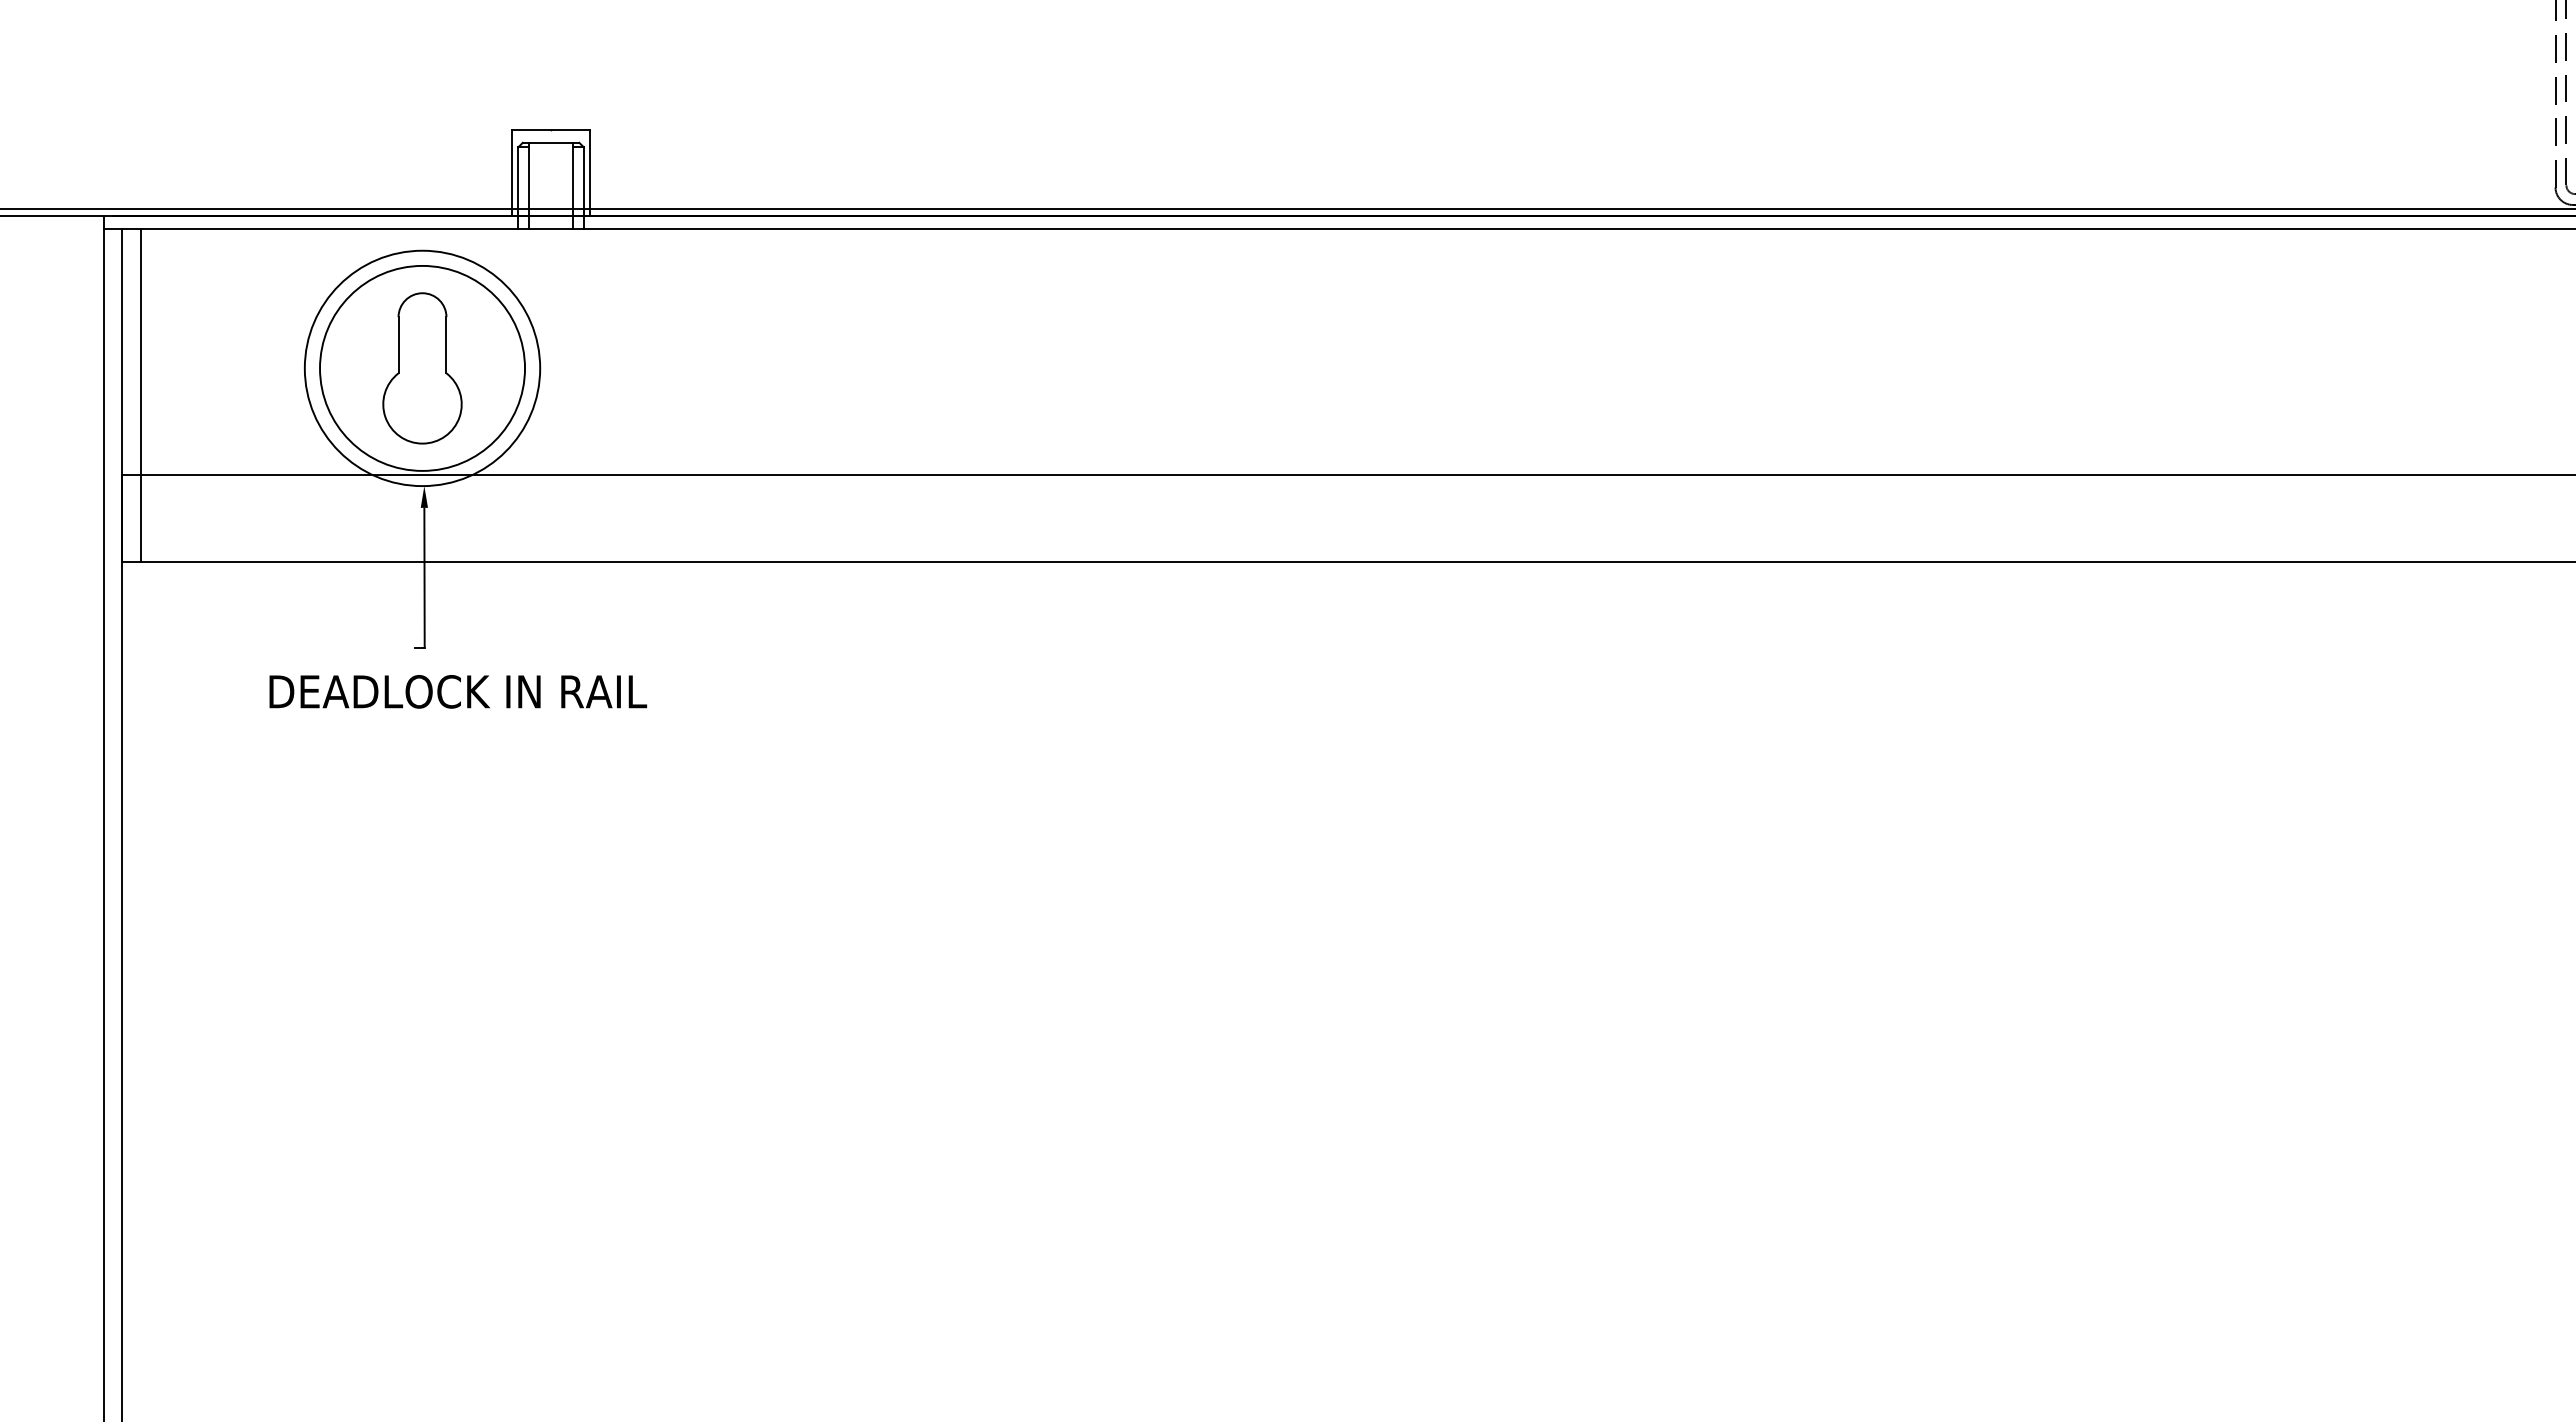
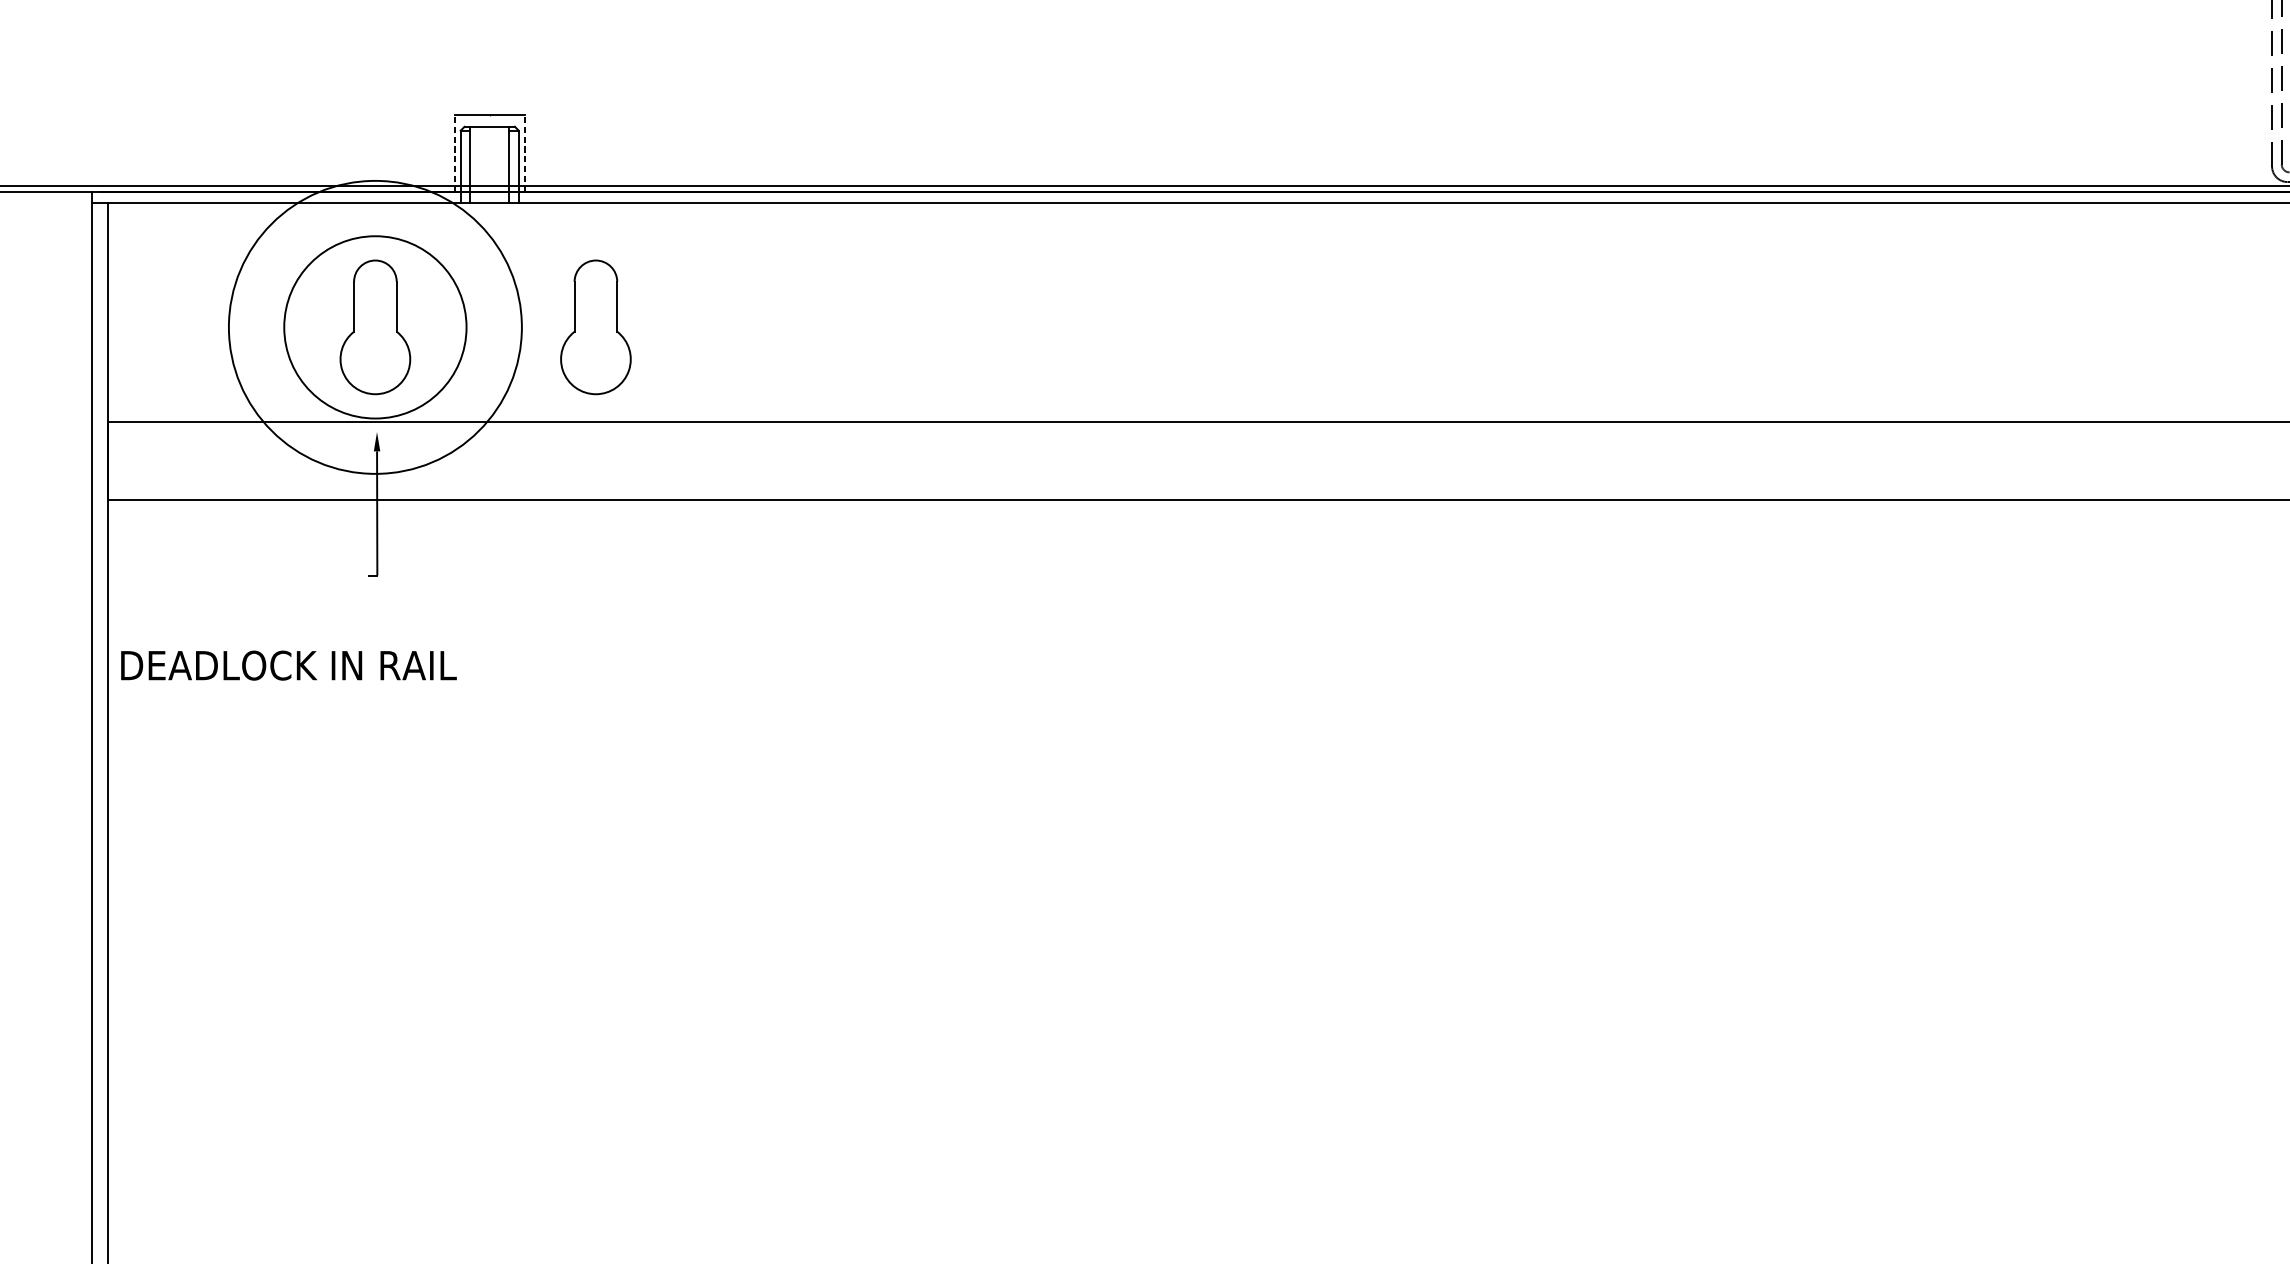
line: (511, 172) -> (454, 153), solid -> dashed
line: (590, 172) -> (524, 153), solid -> dashed
circle: (422, 368) -> (375, 327), size x1.4
part: (670, 368) -> (595, 327), added
line: (141, 395) -> (125, 351), removed
text: (458, 691) -> (289, 665), moved

